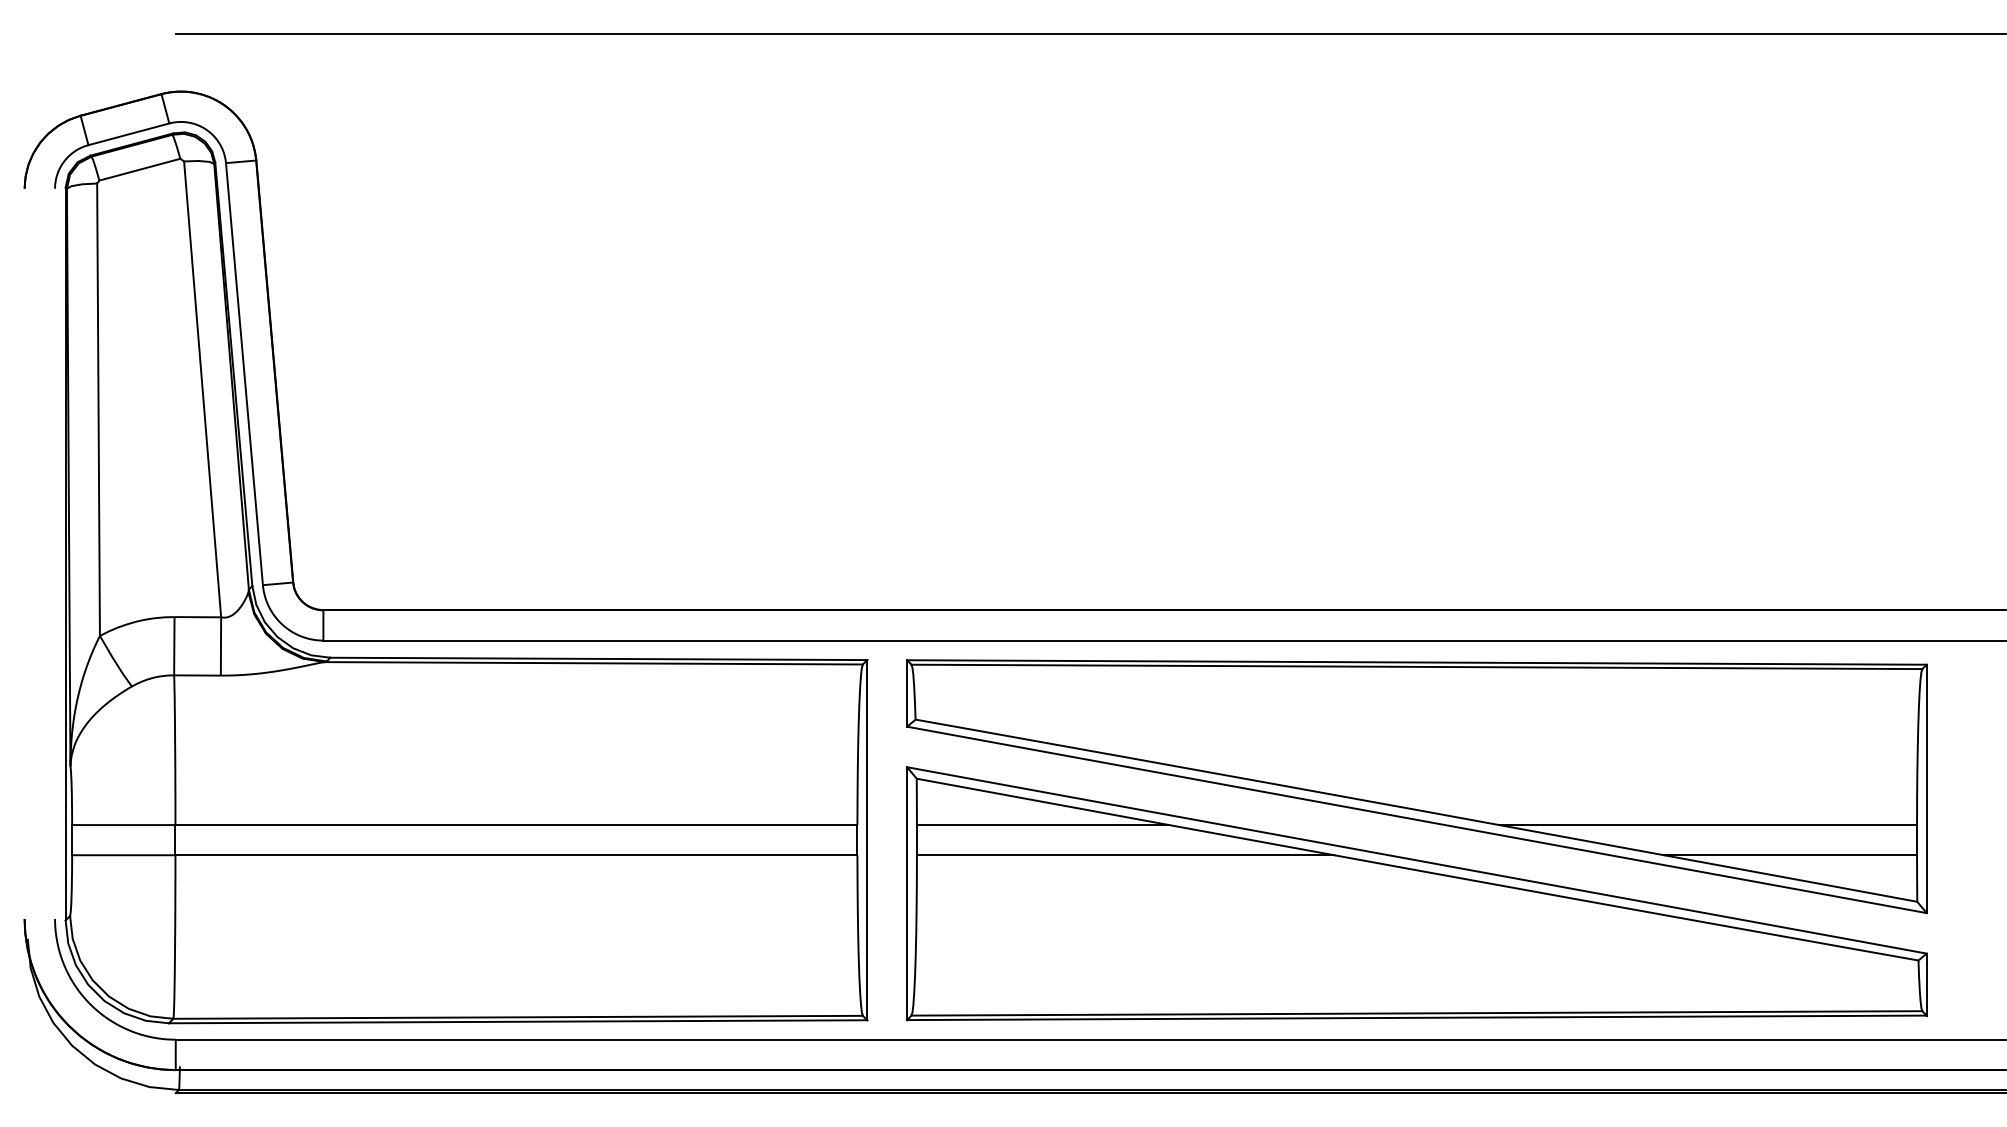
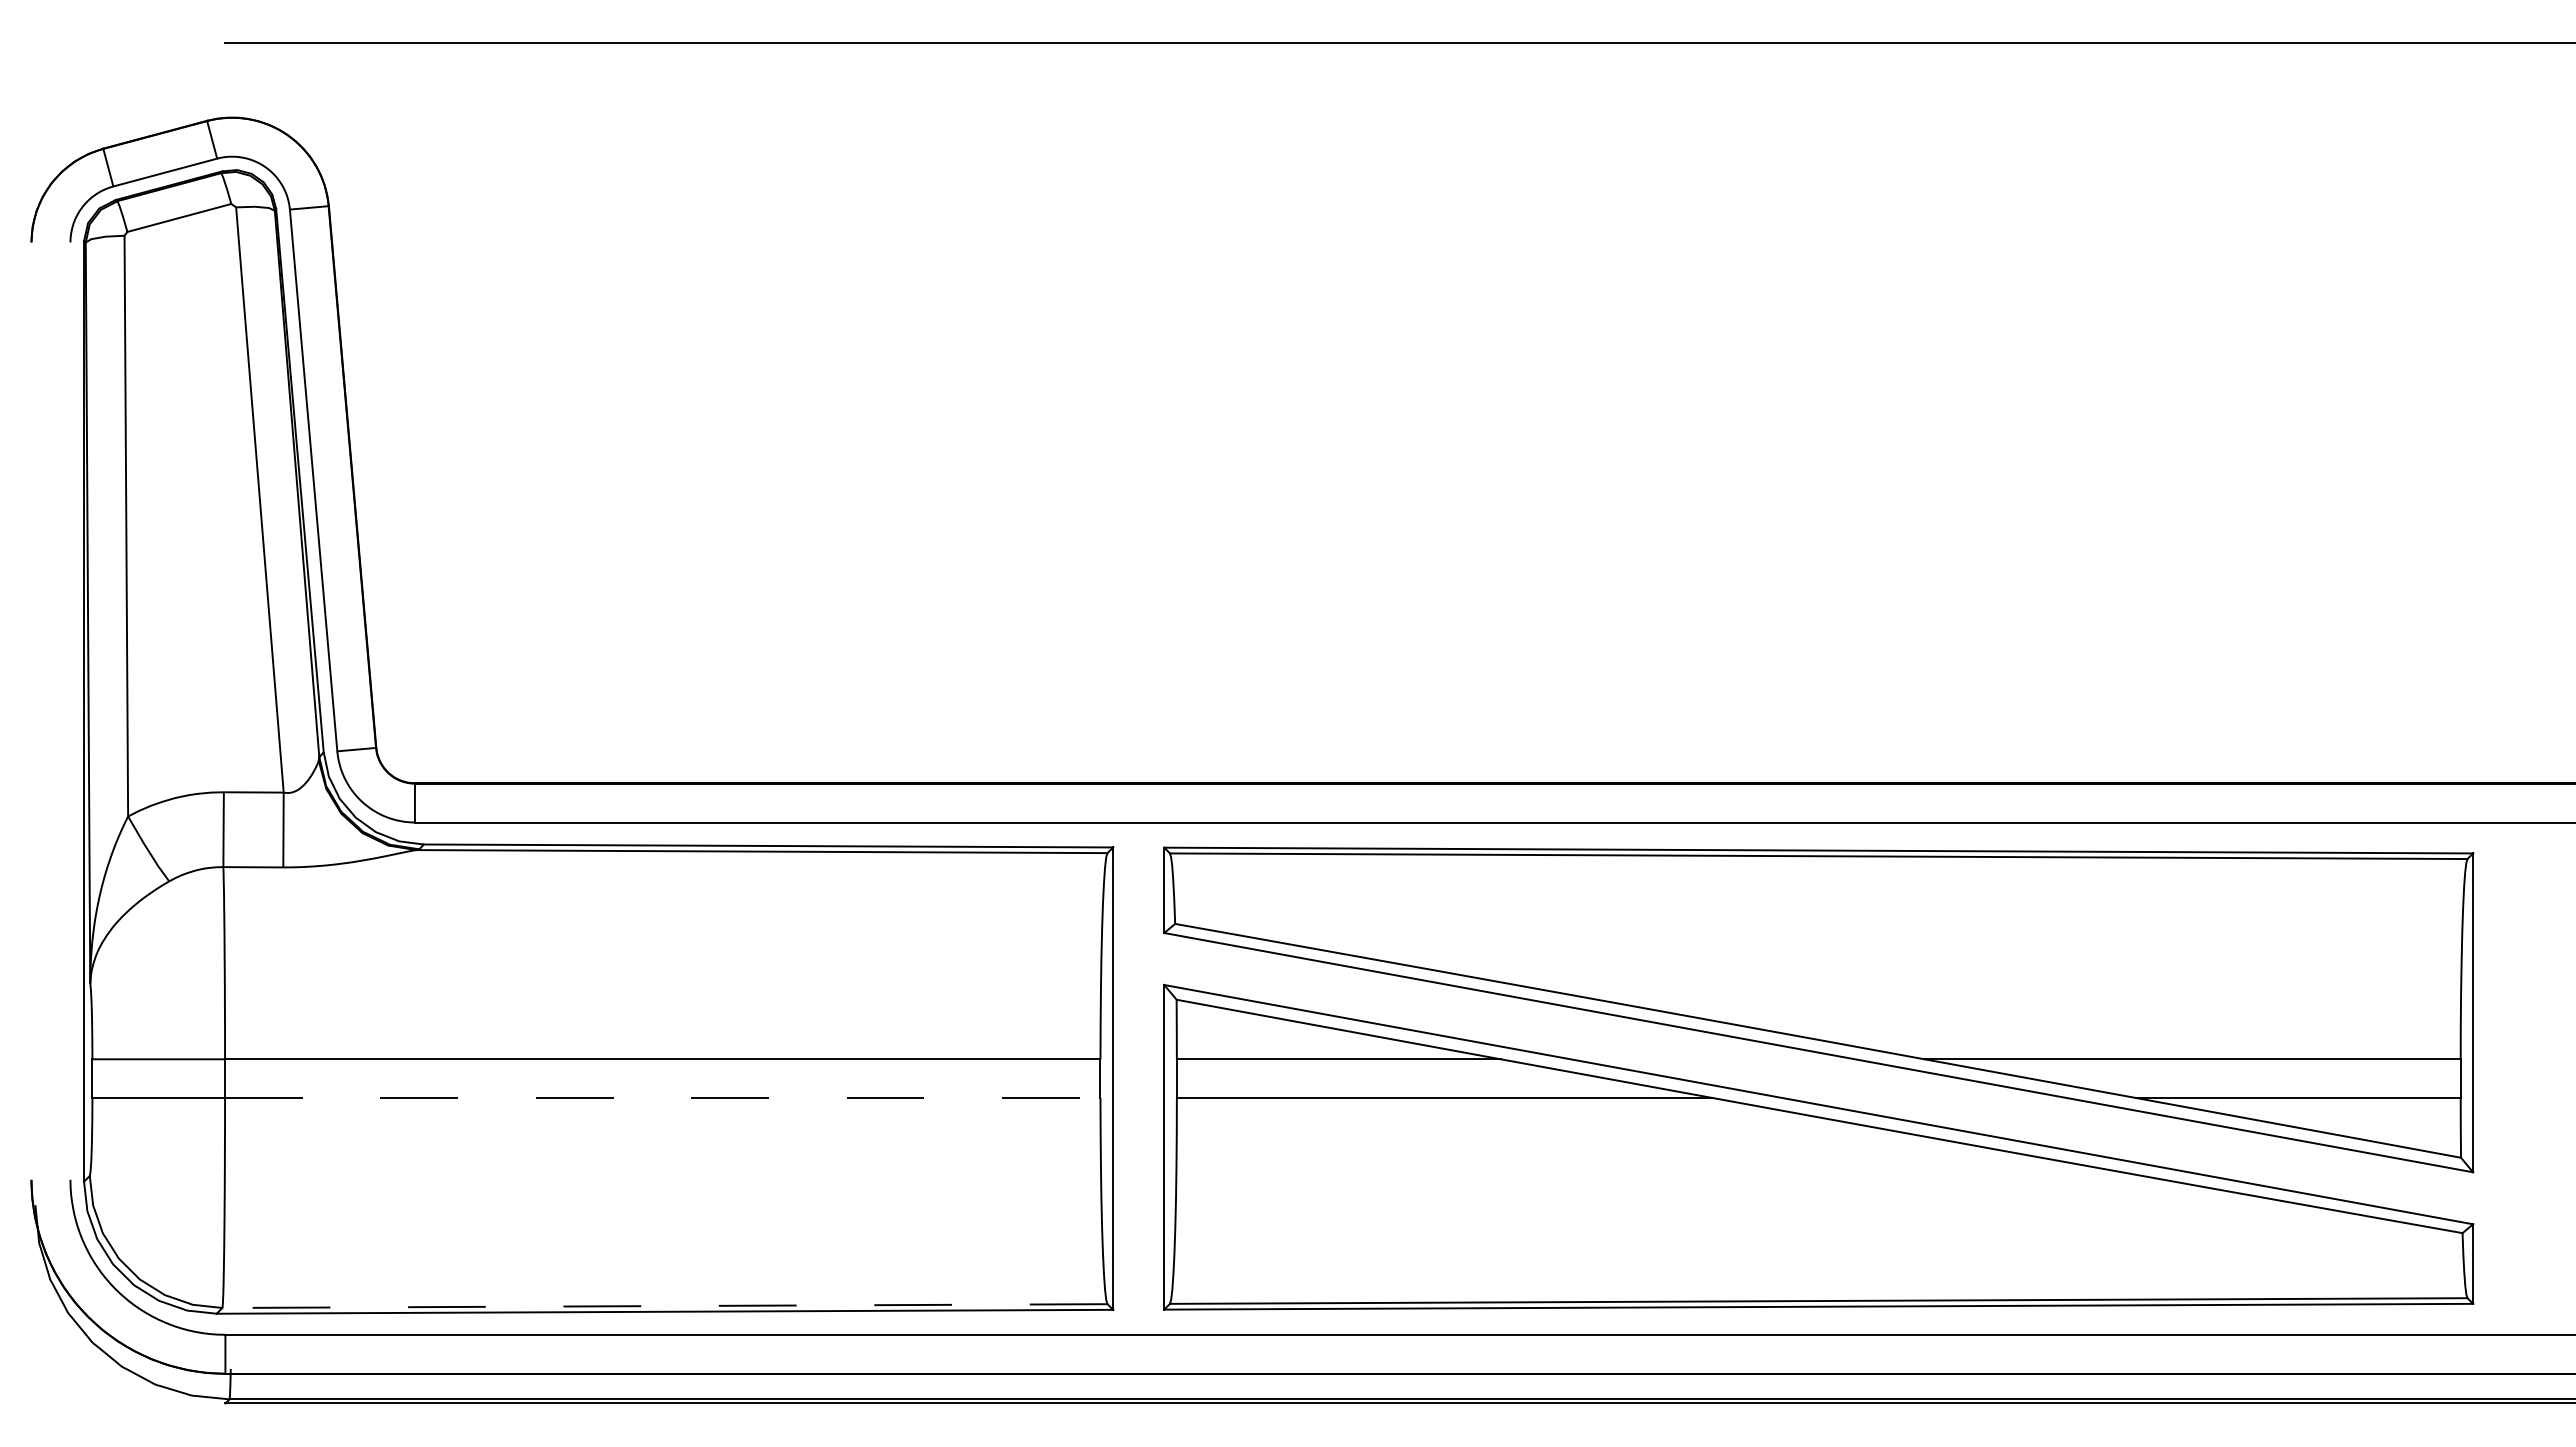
line: (516, 855) -> (662, 1098), solid -> dashed
line: (517, 1017) -> (664, 1306), solid -> dashed

